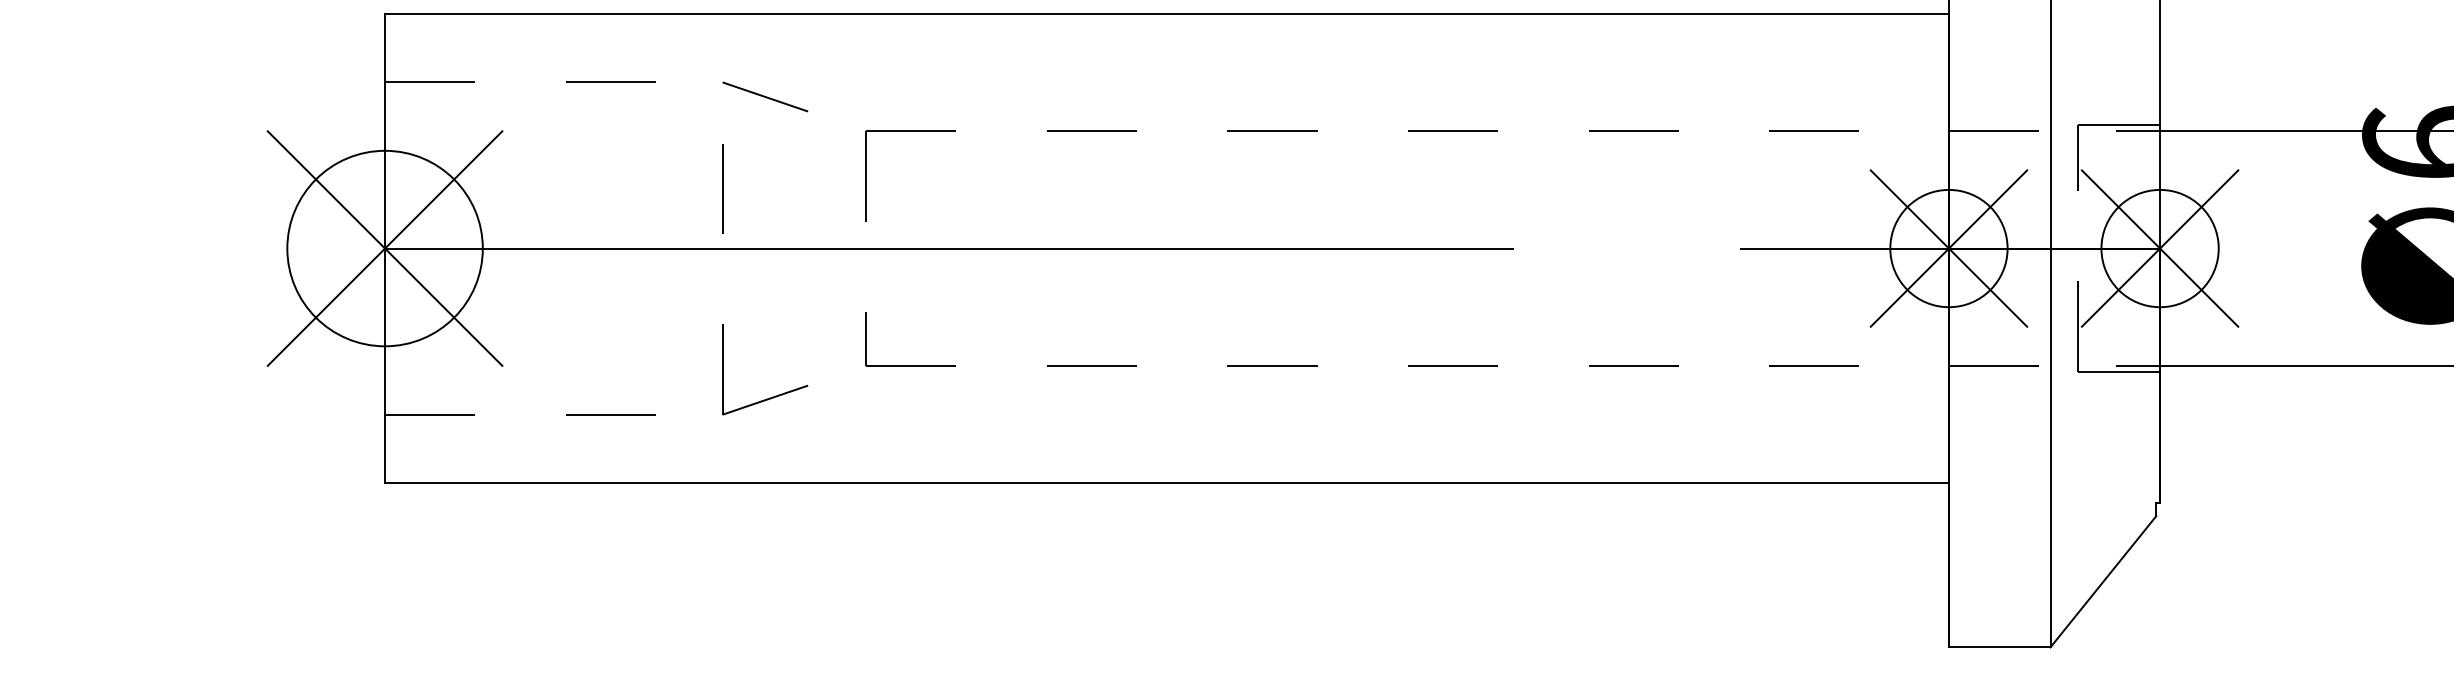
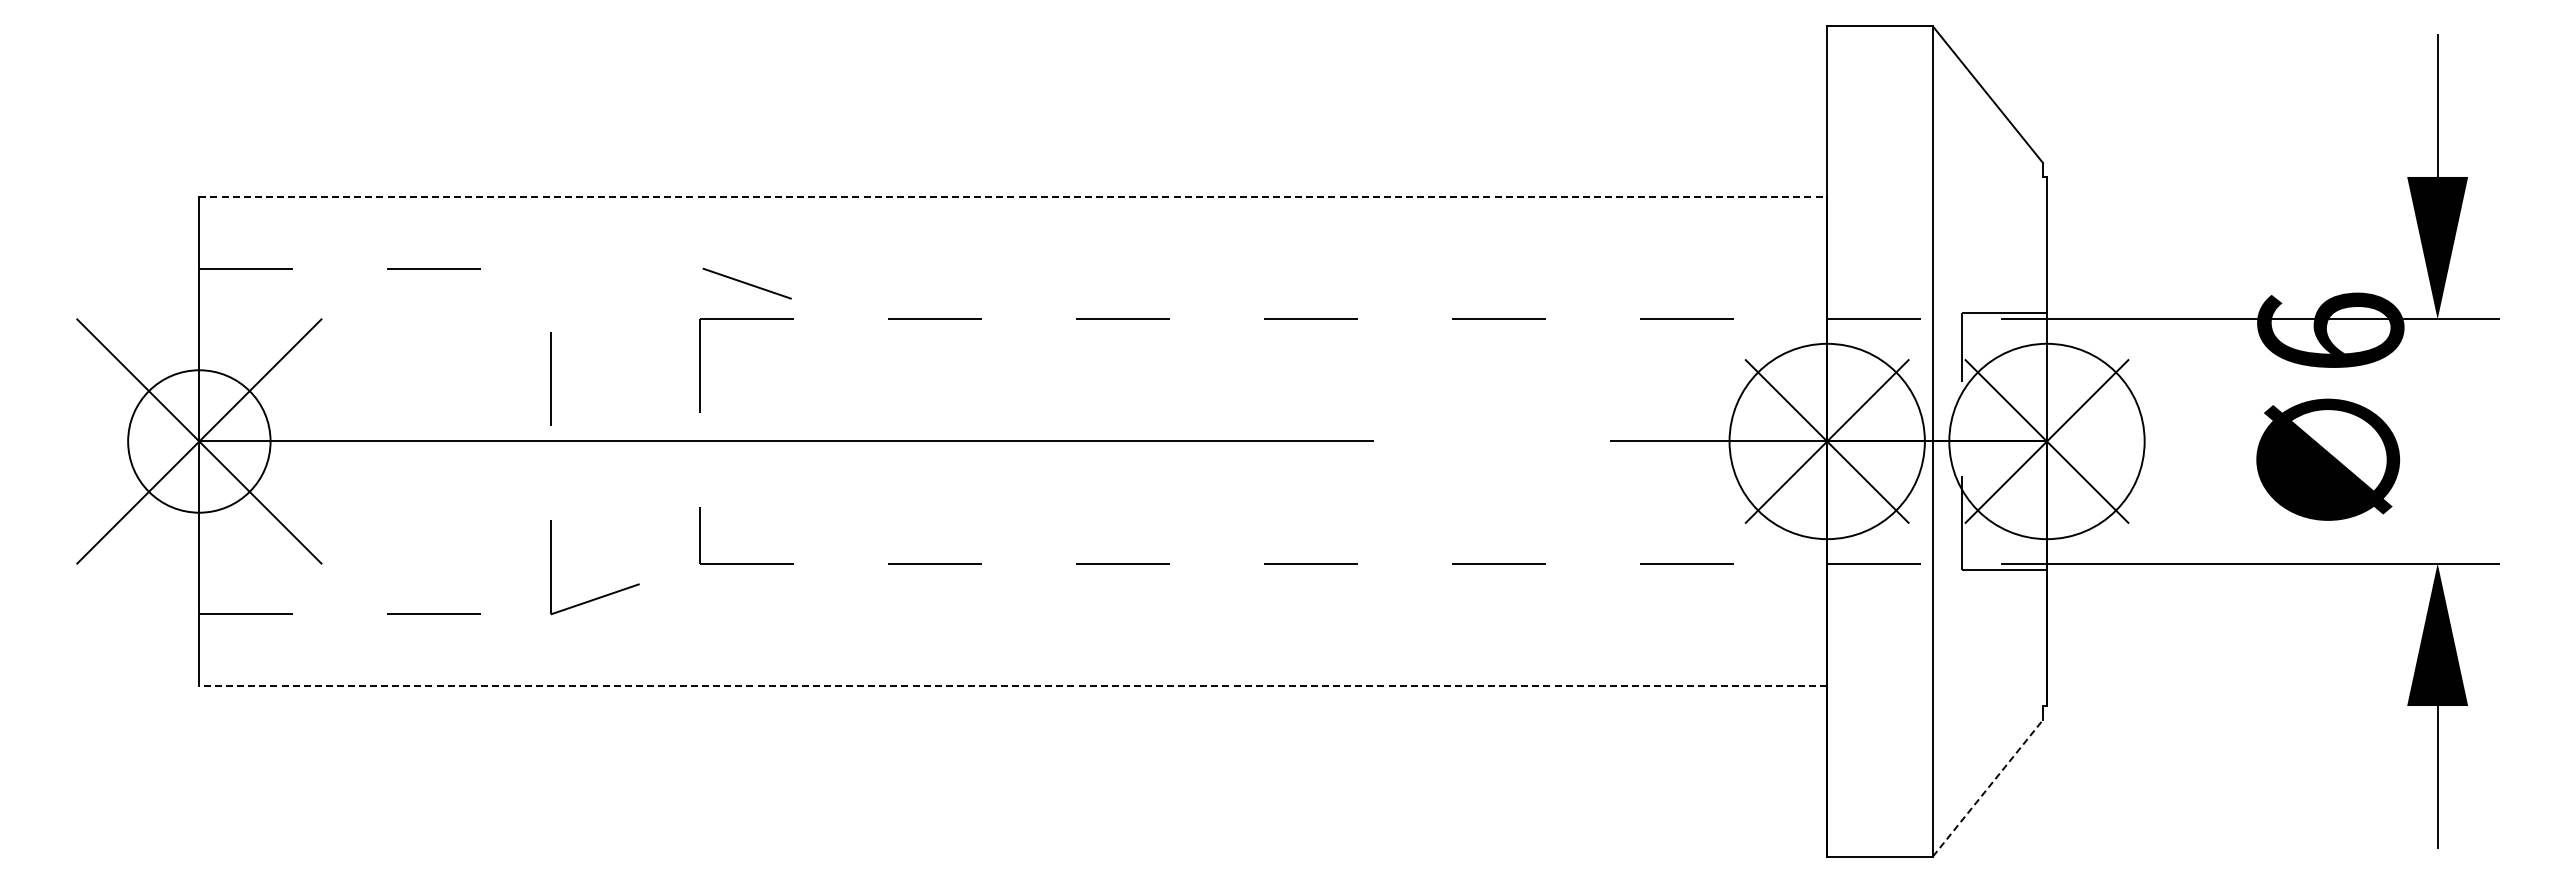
line: (1167, 14) -> (1013, 197), solid -> dashed
line: (764, 96) -> (746, 283), moved
circle: (385, 248) -> (199, 441), size x0.7
circle: (1949, 248) -> (1827, 441), size x1.6
circle: (2159, 248) -> (2046, 441), size x1.6
line: (1167, 482) -> (1013, 685), solid -> dashed
line: (2102, 581) -> (1987, 788), solid -> dashed

